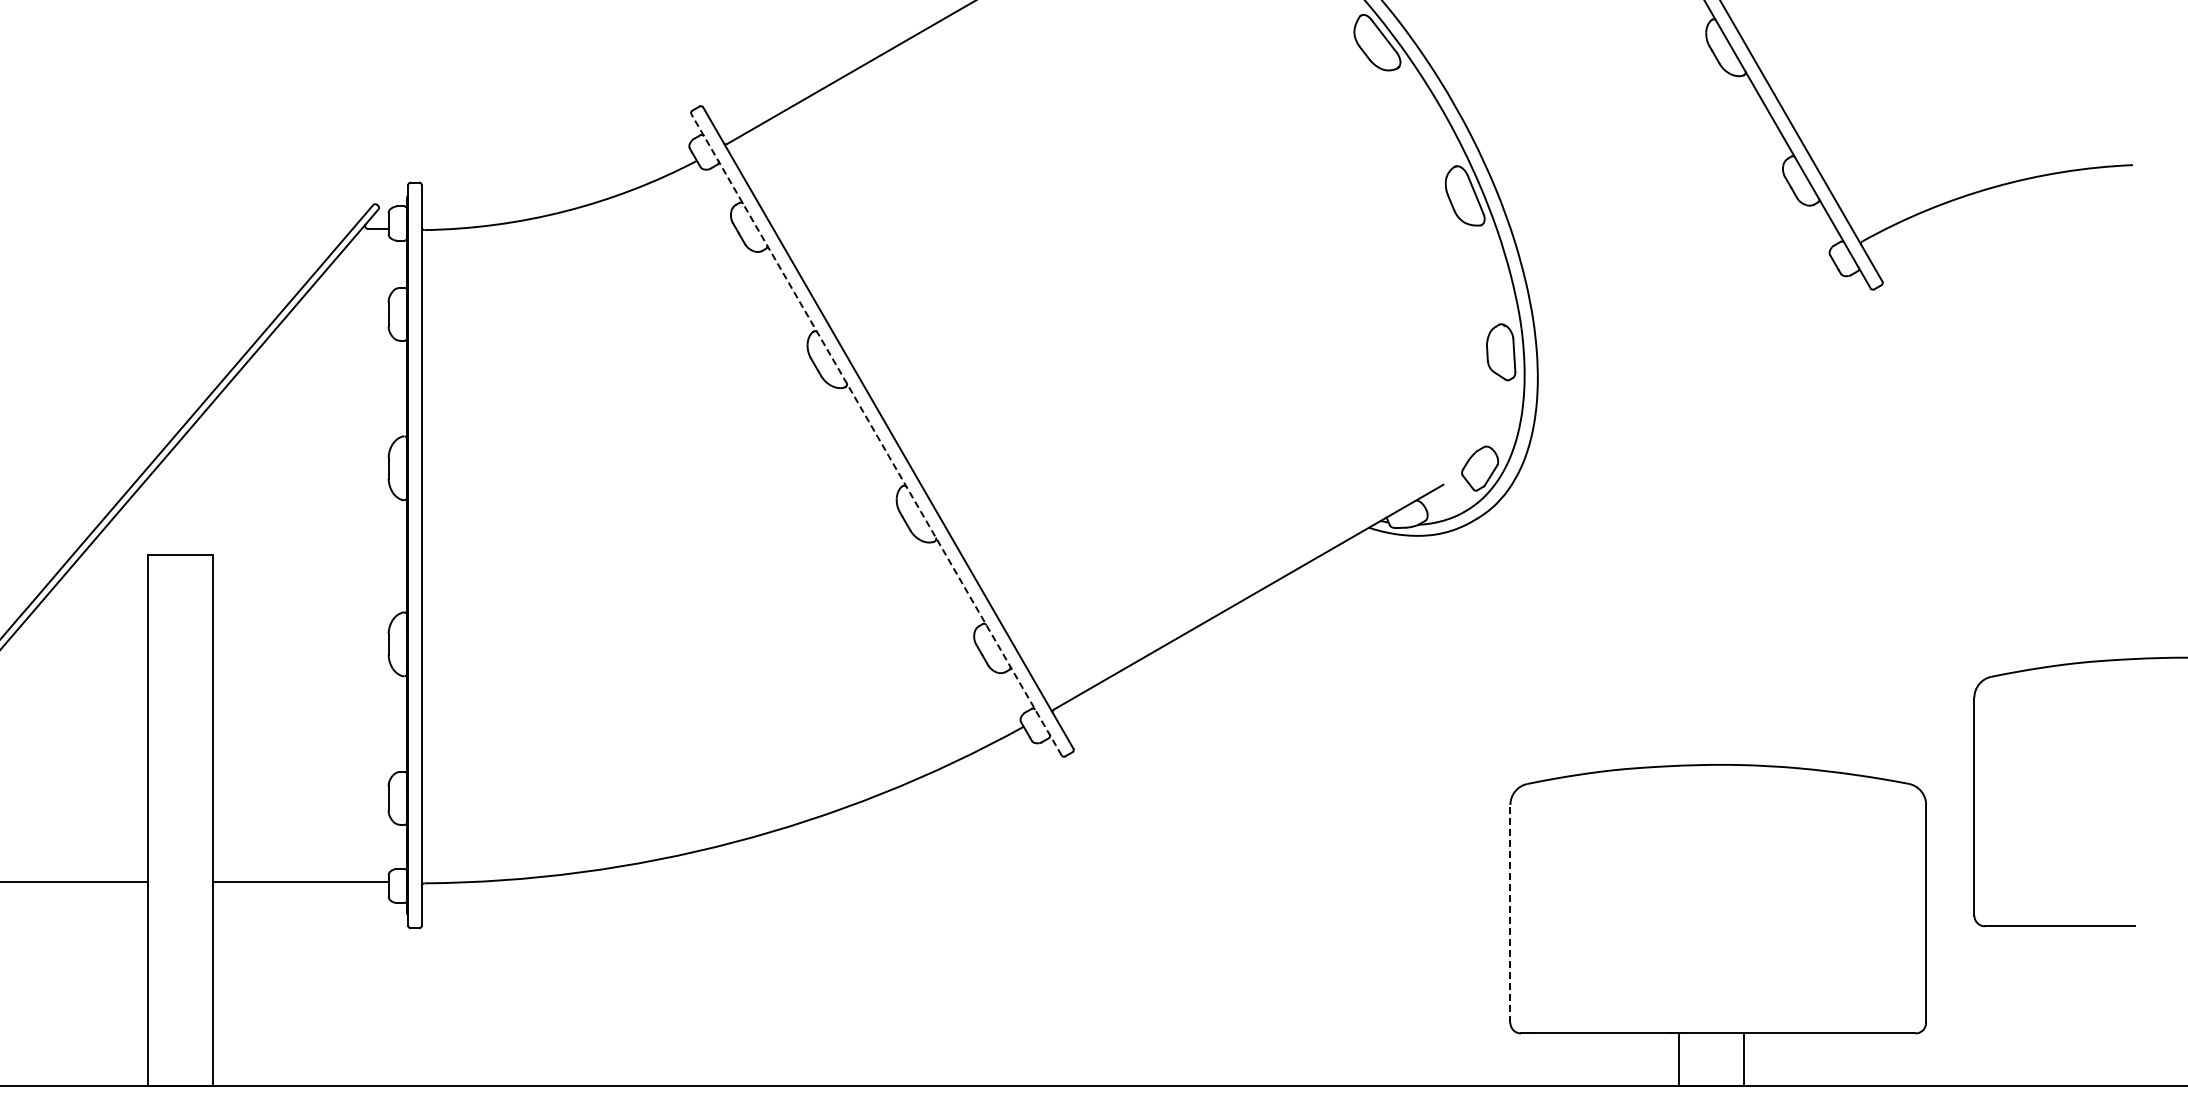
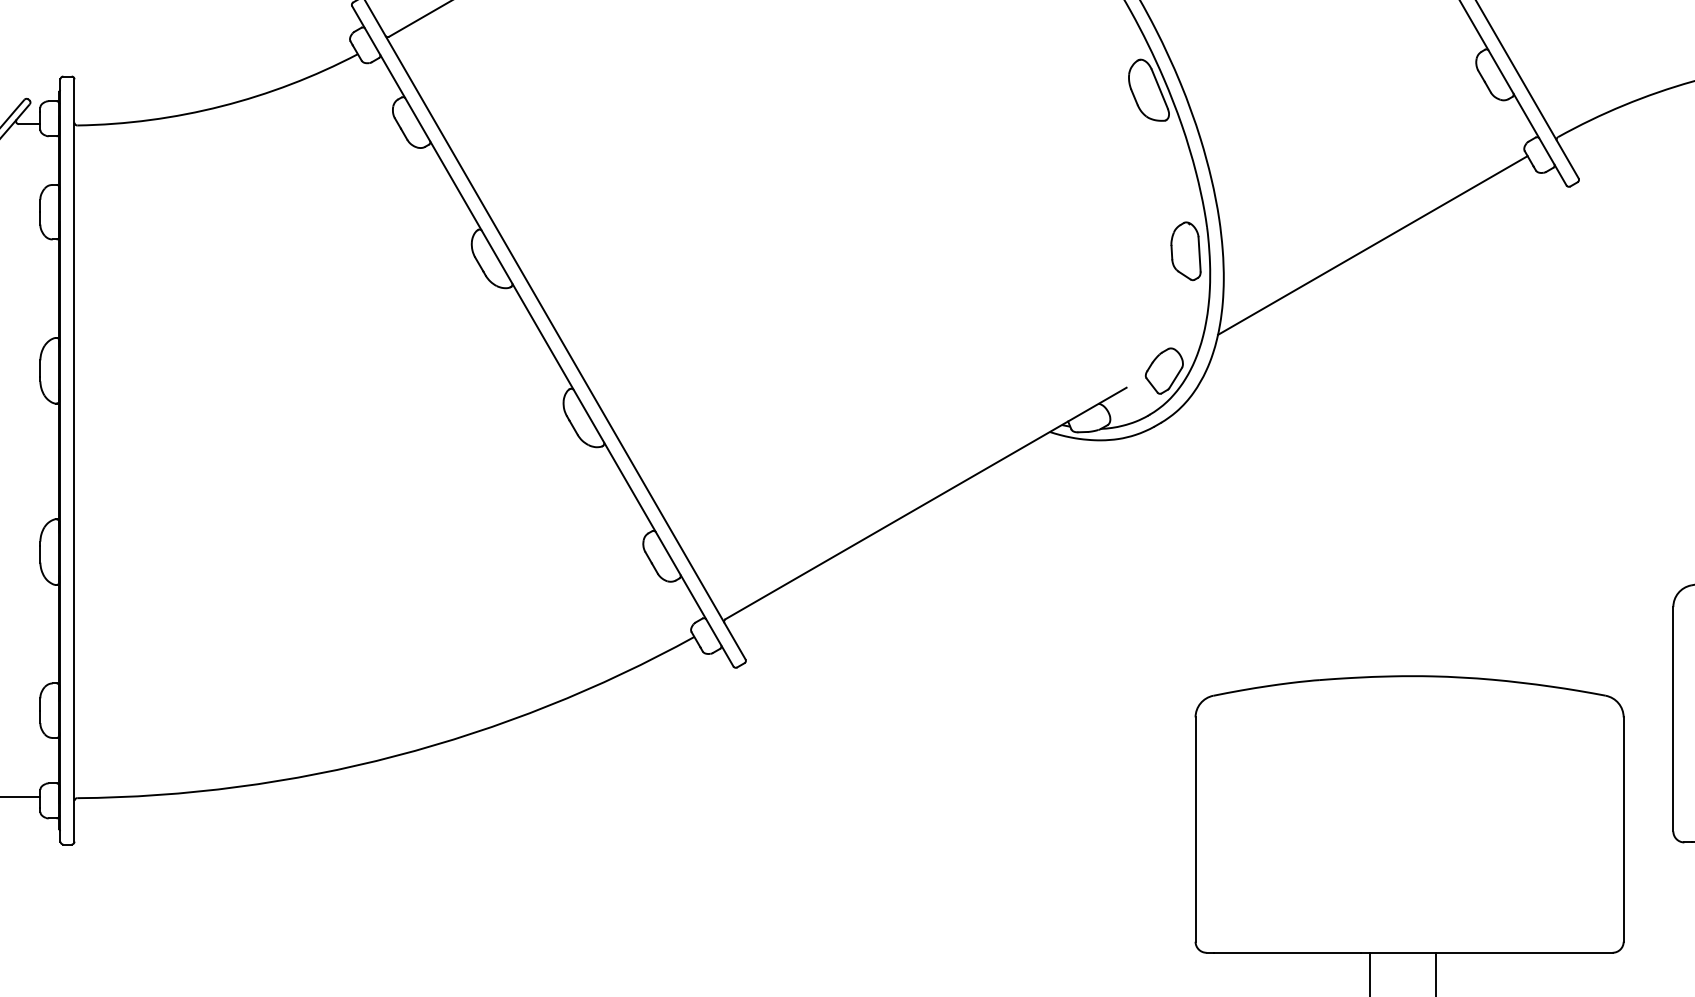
line: (1682, 346) -> (1372, 245), added
line: (876, 434) -> (542, 335), dashed -> solid
line: (1510, 913) -> (1195, 829), dashed -> solid

